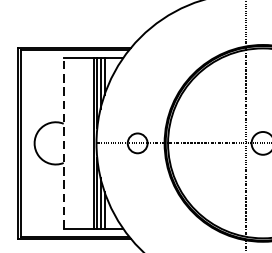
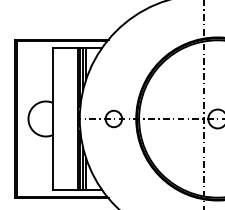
line: (63, 142) -> (52, 118), dashed -> solid

